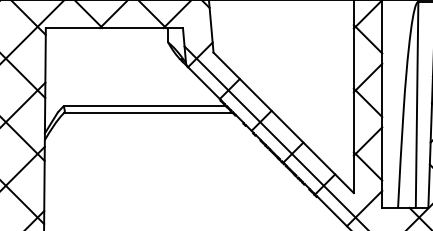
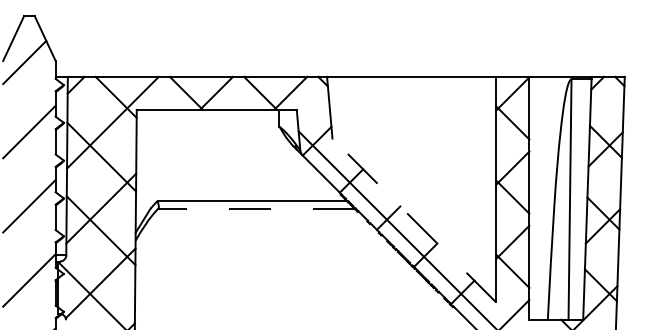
line: (148, 112) -> (256, 208), solid -> dashed
line: (283, 122) -> (414, 220), solid -> dashed

